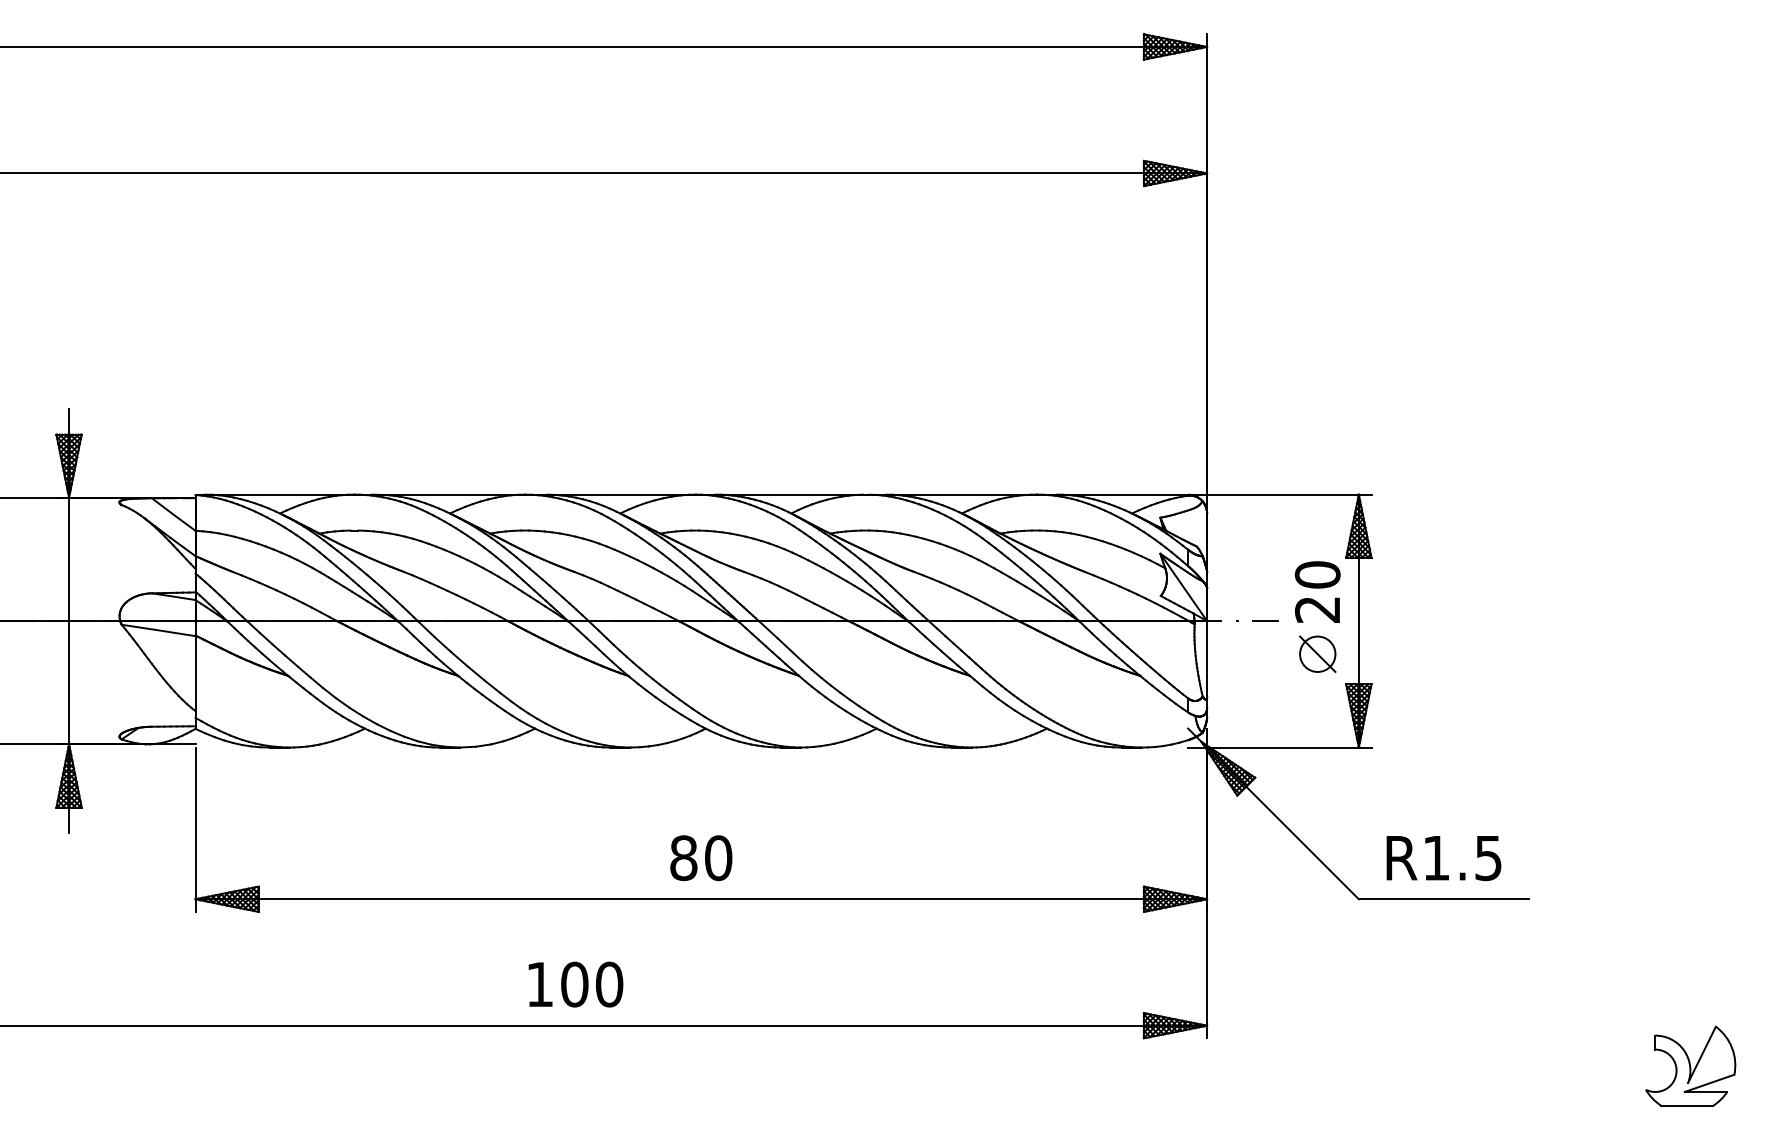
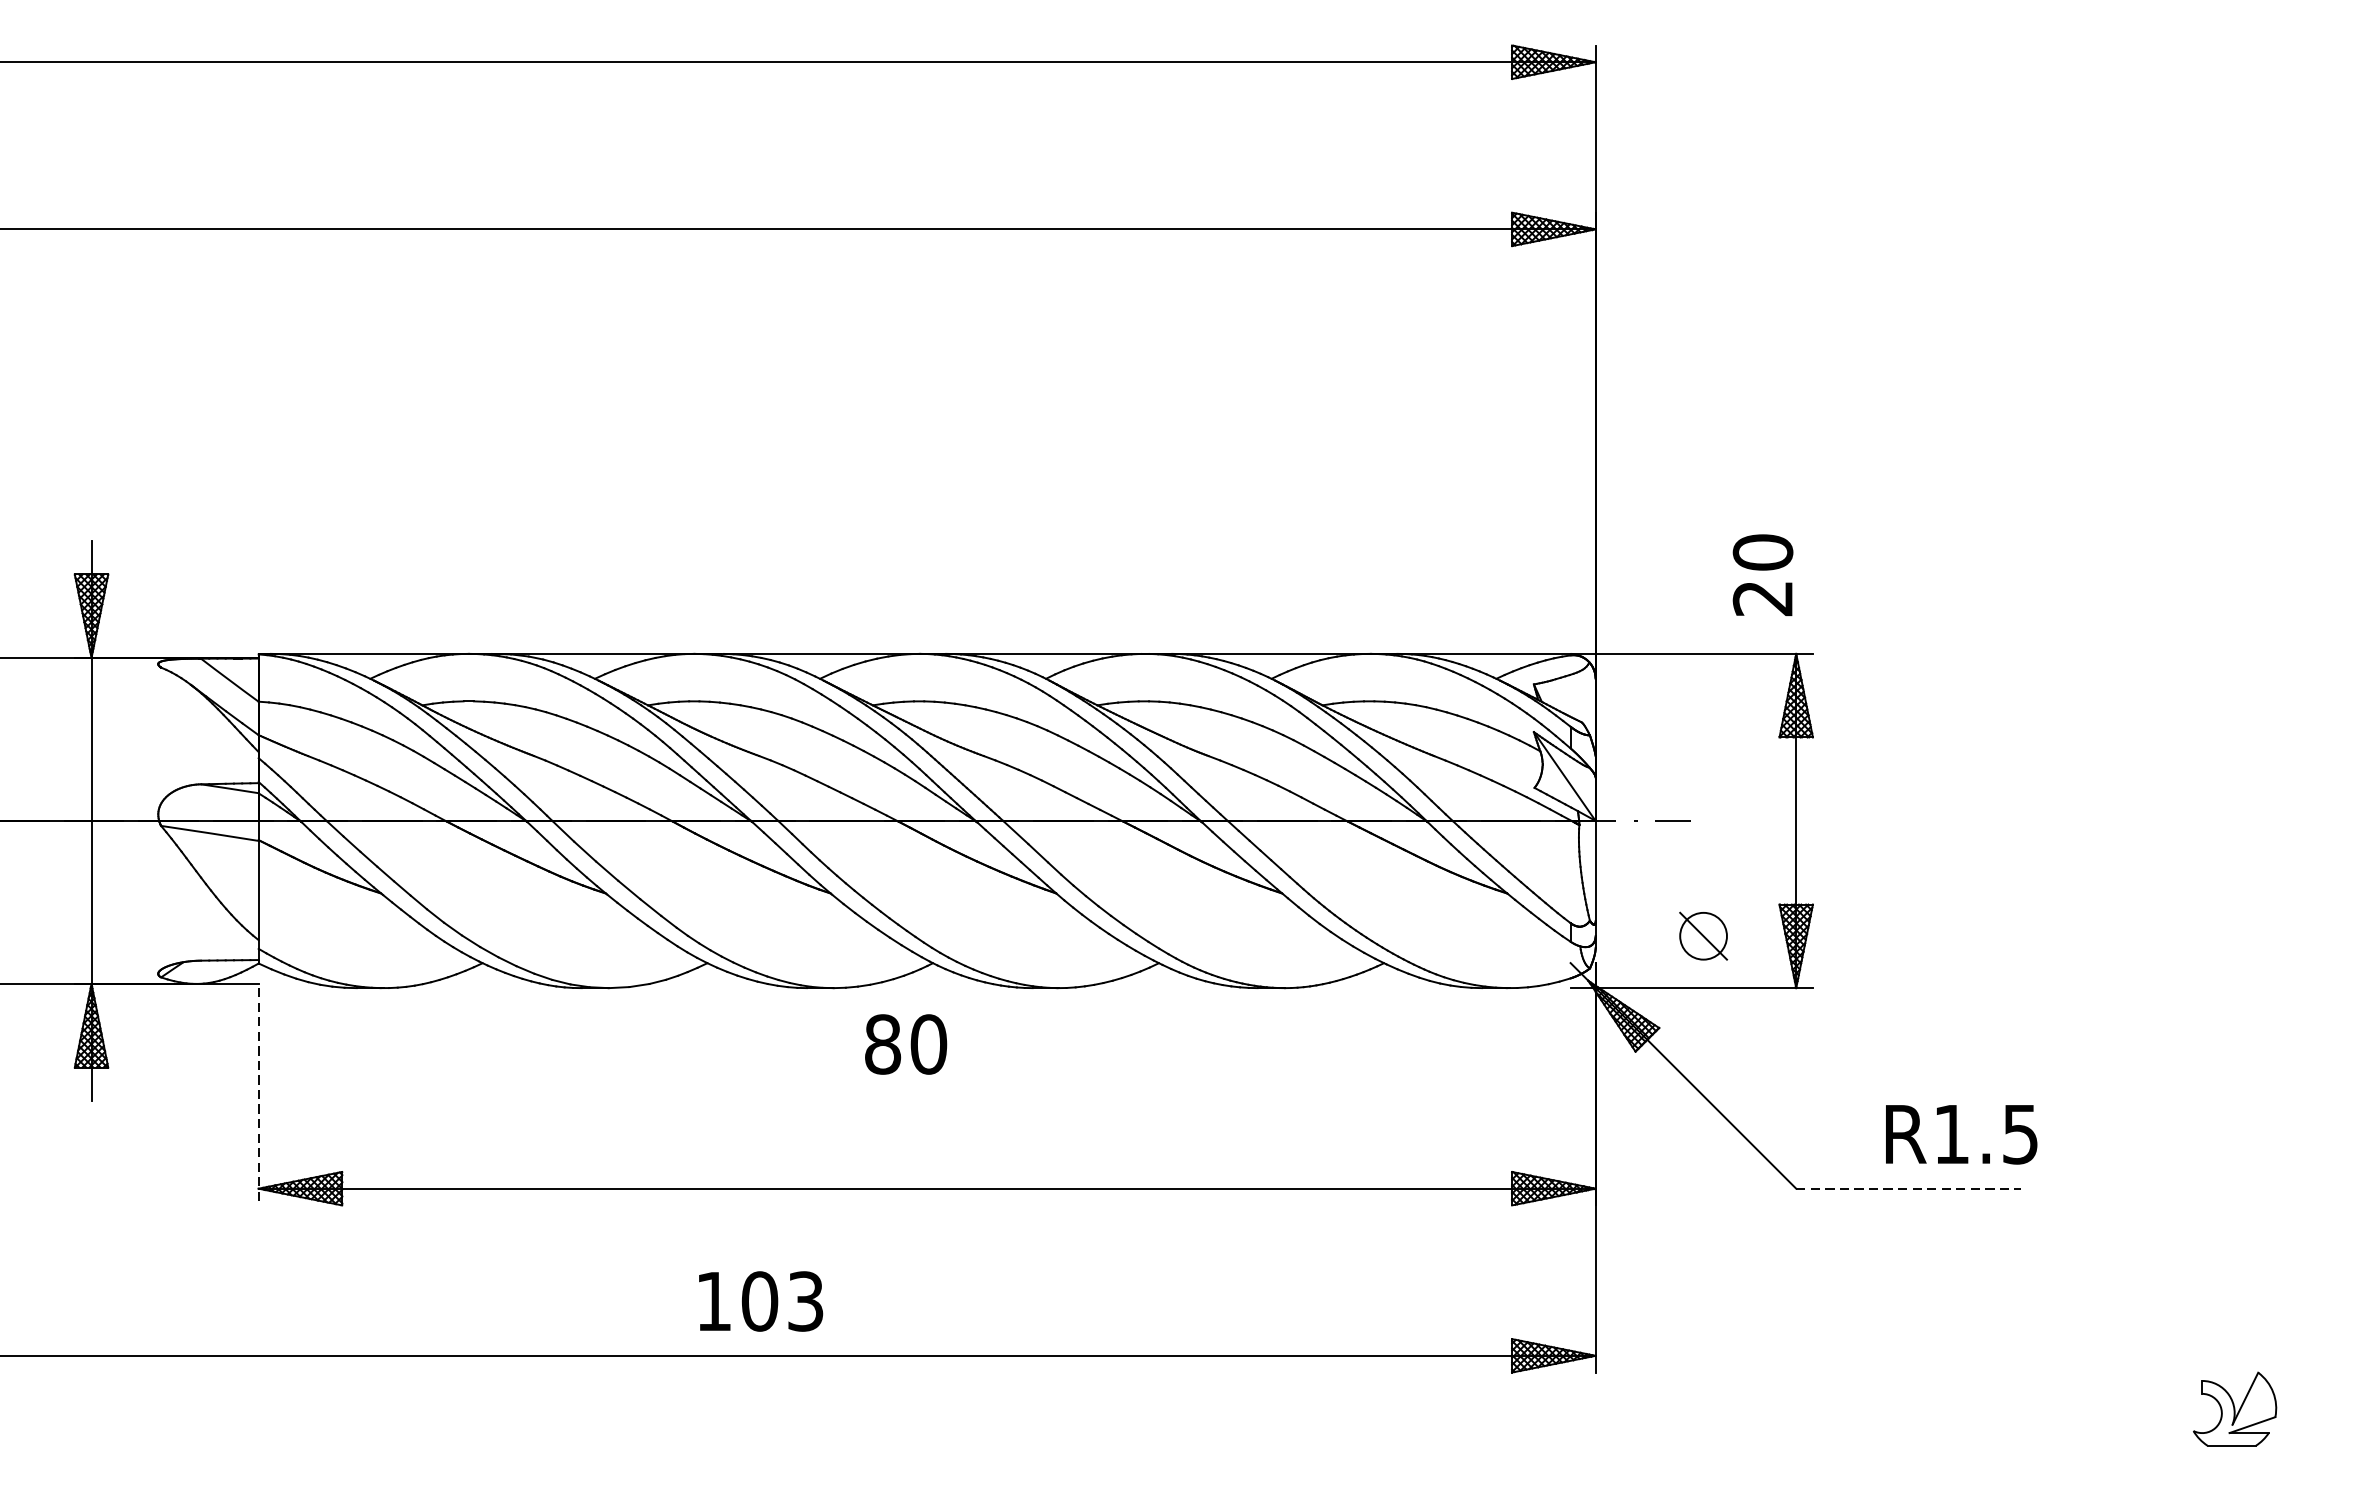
text: (1317, 591) -> (1762, 574), moved
part: (1317, 653) -> (1703, 935), moved
line: (195, 830) -> (258, 1097), solid -> dashed
text: (701, 858) -> (906, 1044), moved
text: (1443, 858) -> (1960, 1134), moved
line: (1443, 899) -> (1908, 1189), solid -> dashed
text: (609, 984) -> (805, 1301), 100 -> 103
part: (1690, 1065) -> (2234, 1408), size x0.7

